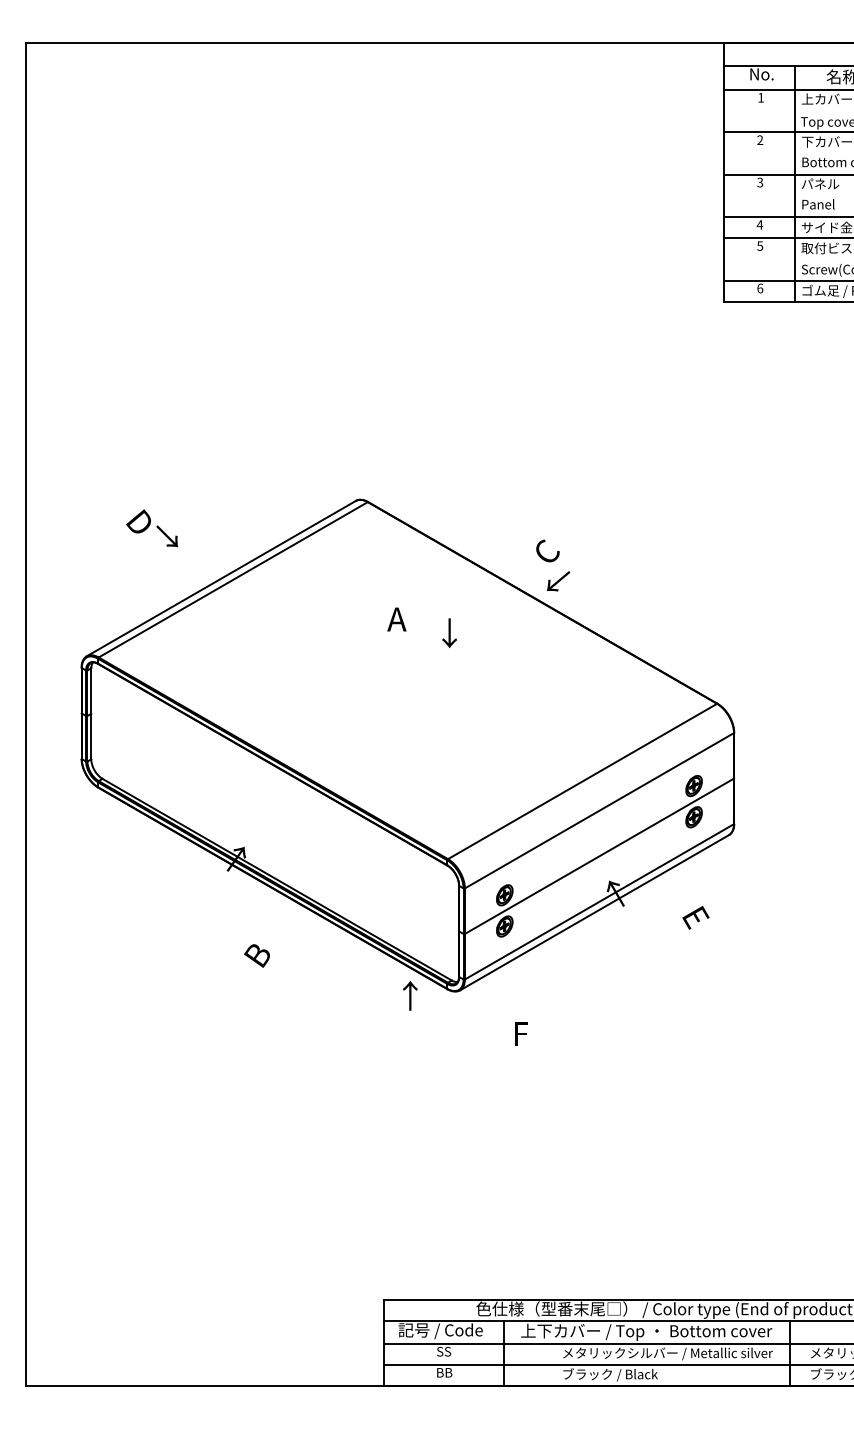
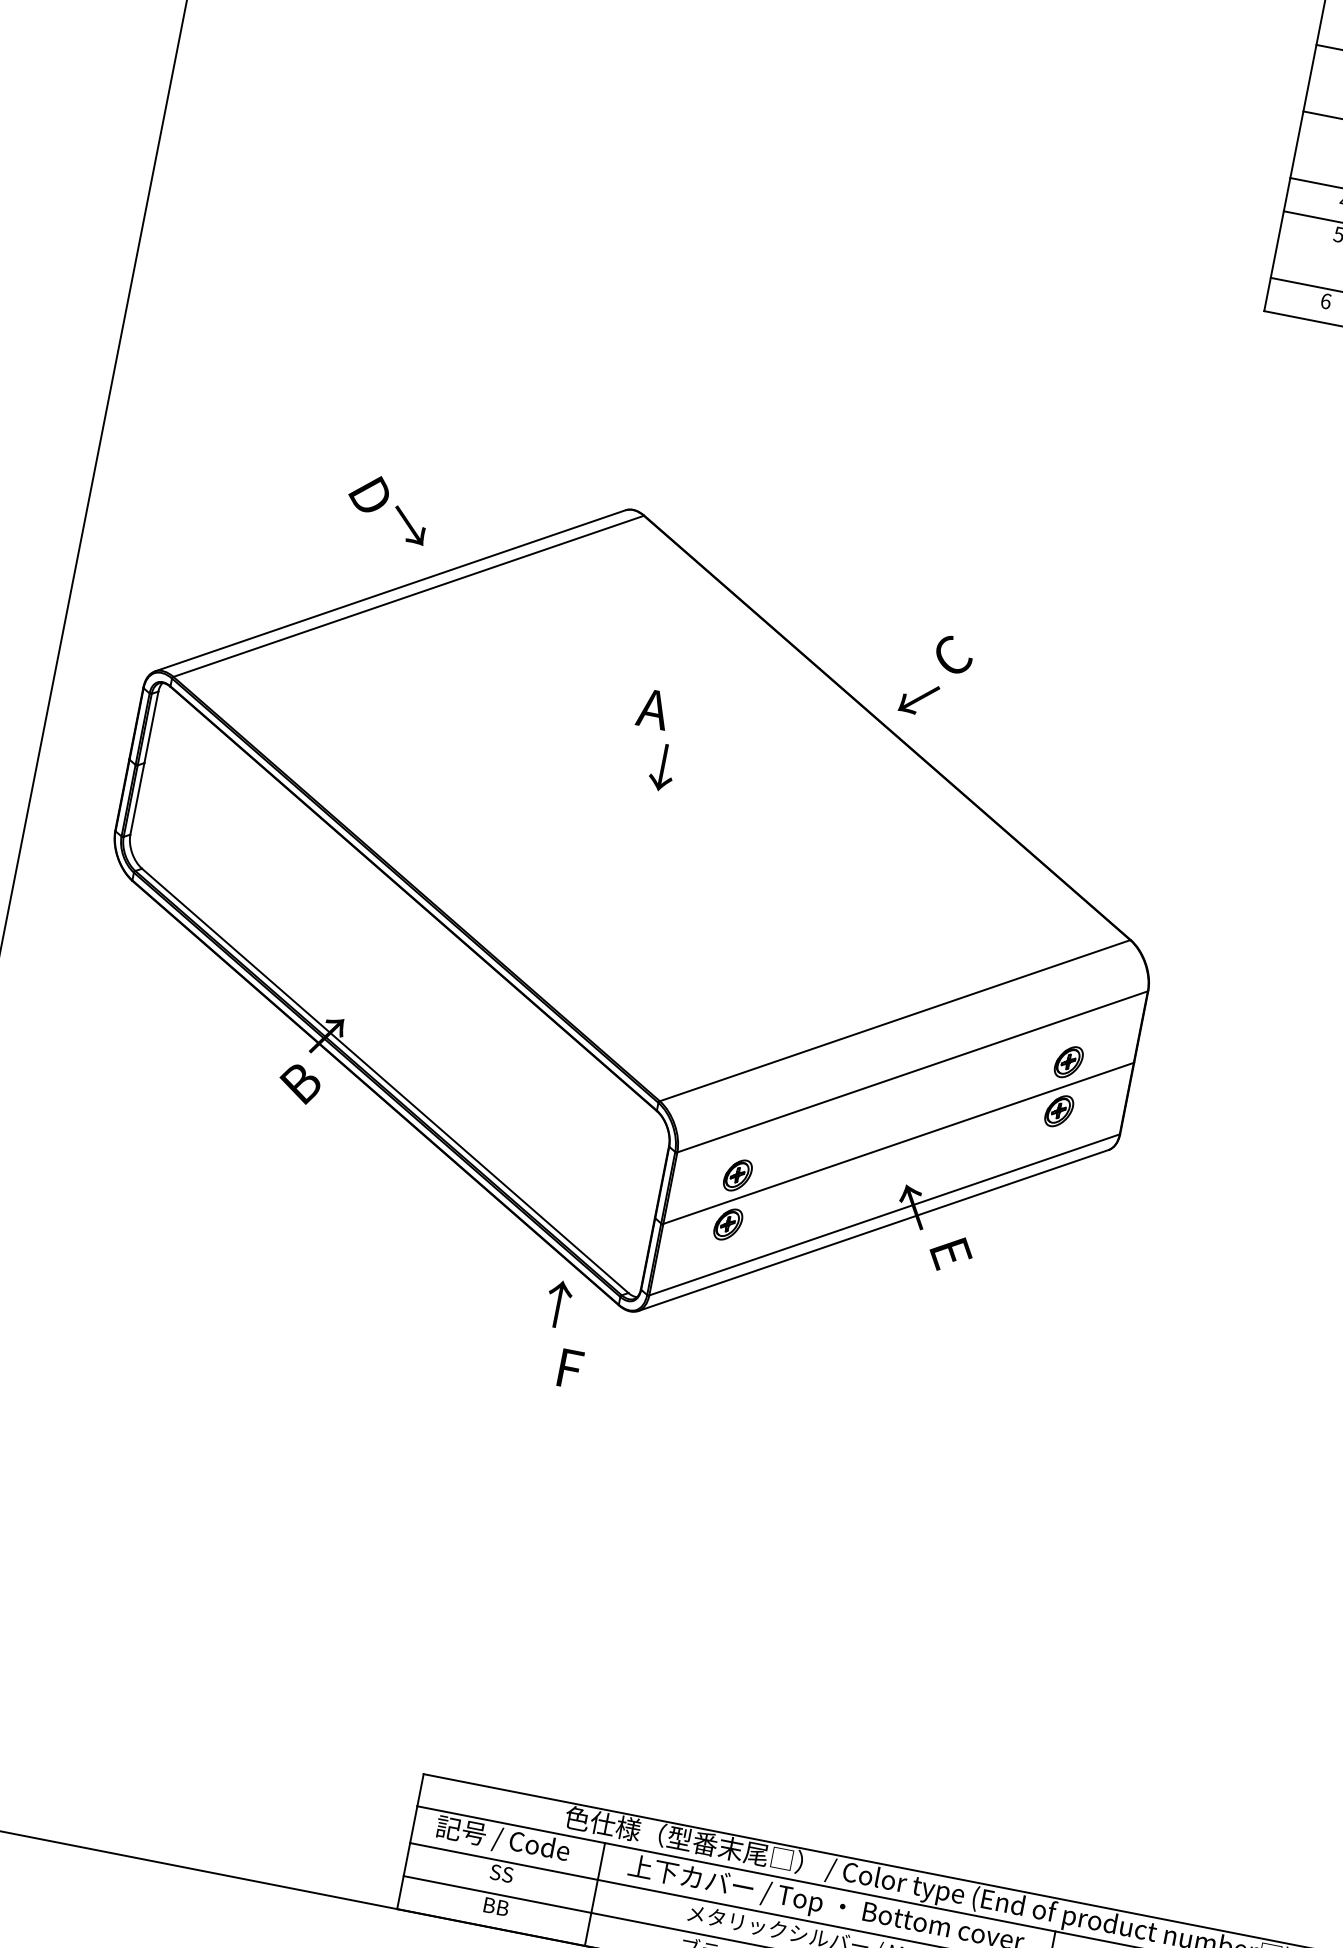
text: (151, 528) -> (387, 508), moved
text: (547, 550) -> (953, 653), moved
text: (449, 633) -> (662, 767), moved
text: (695, 917) -> (950, 1253), moved
text: (256, 955) -> (298, 1083), moved
text: (521, 1033) -> (570, 1368), moved

